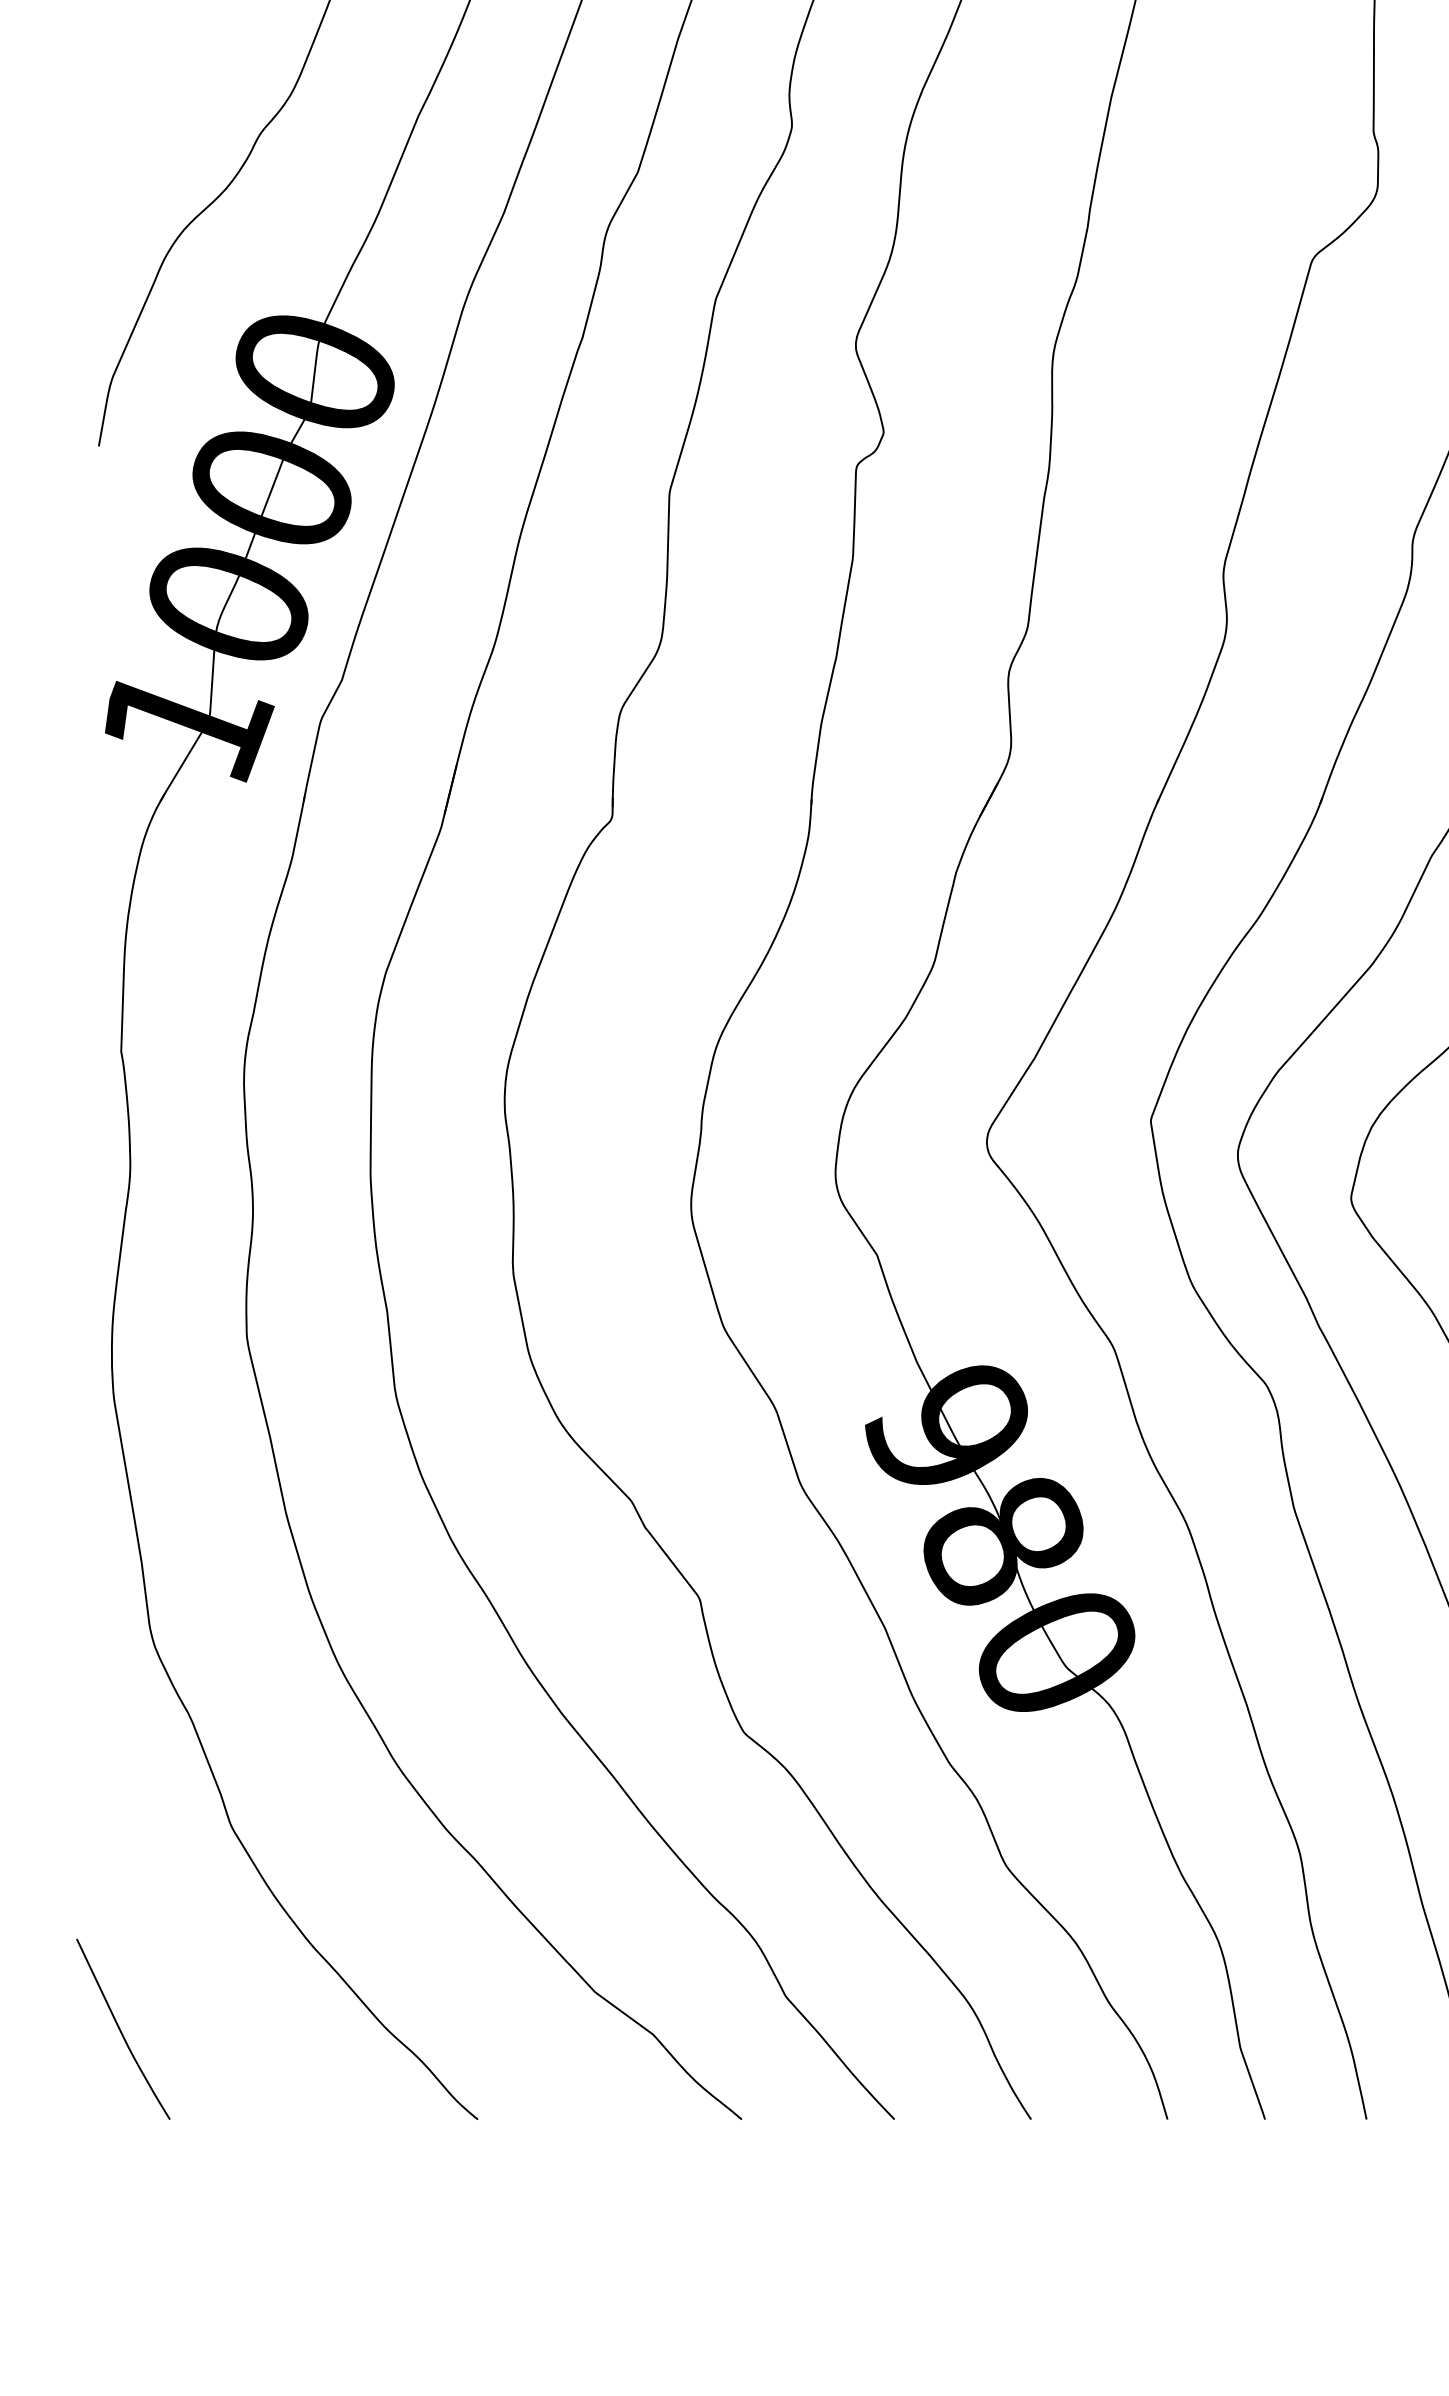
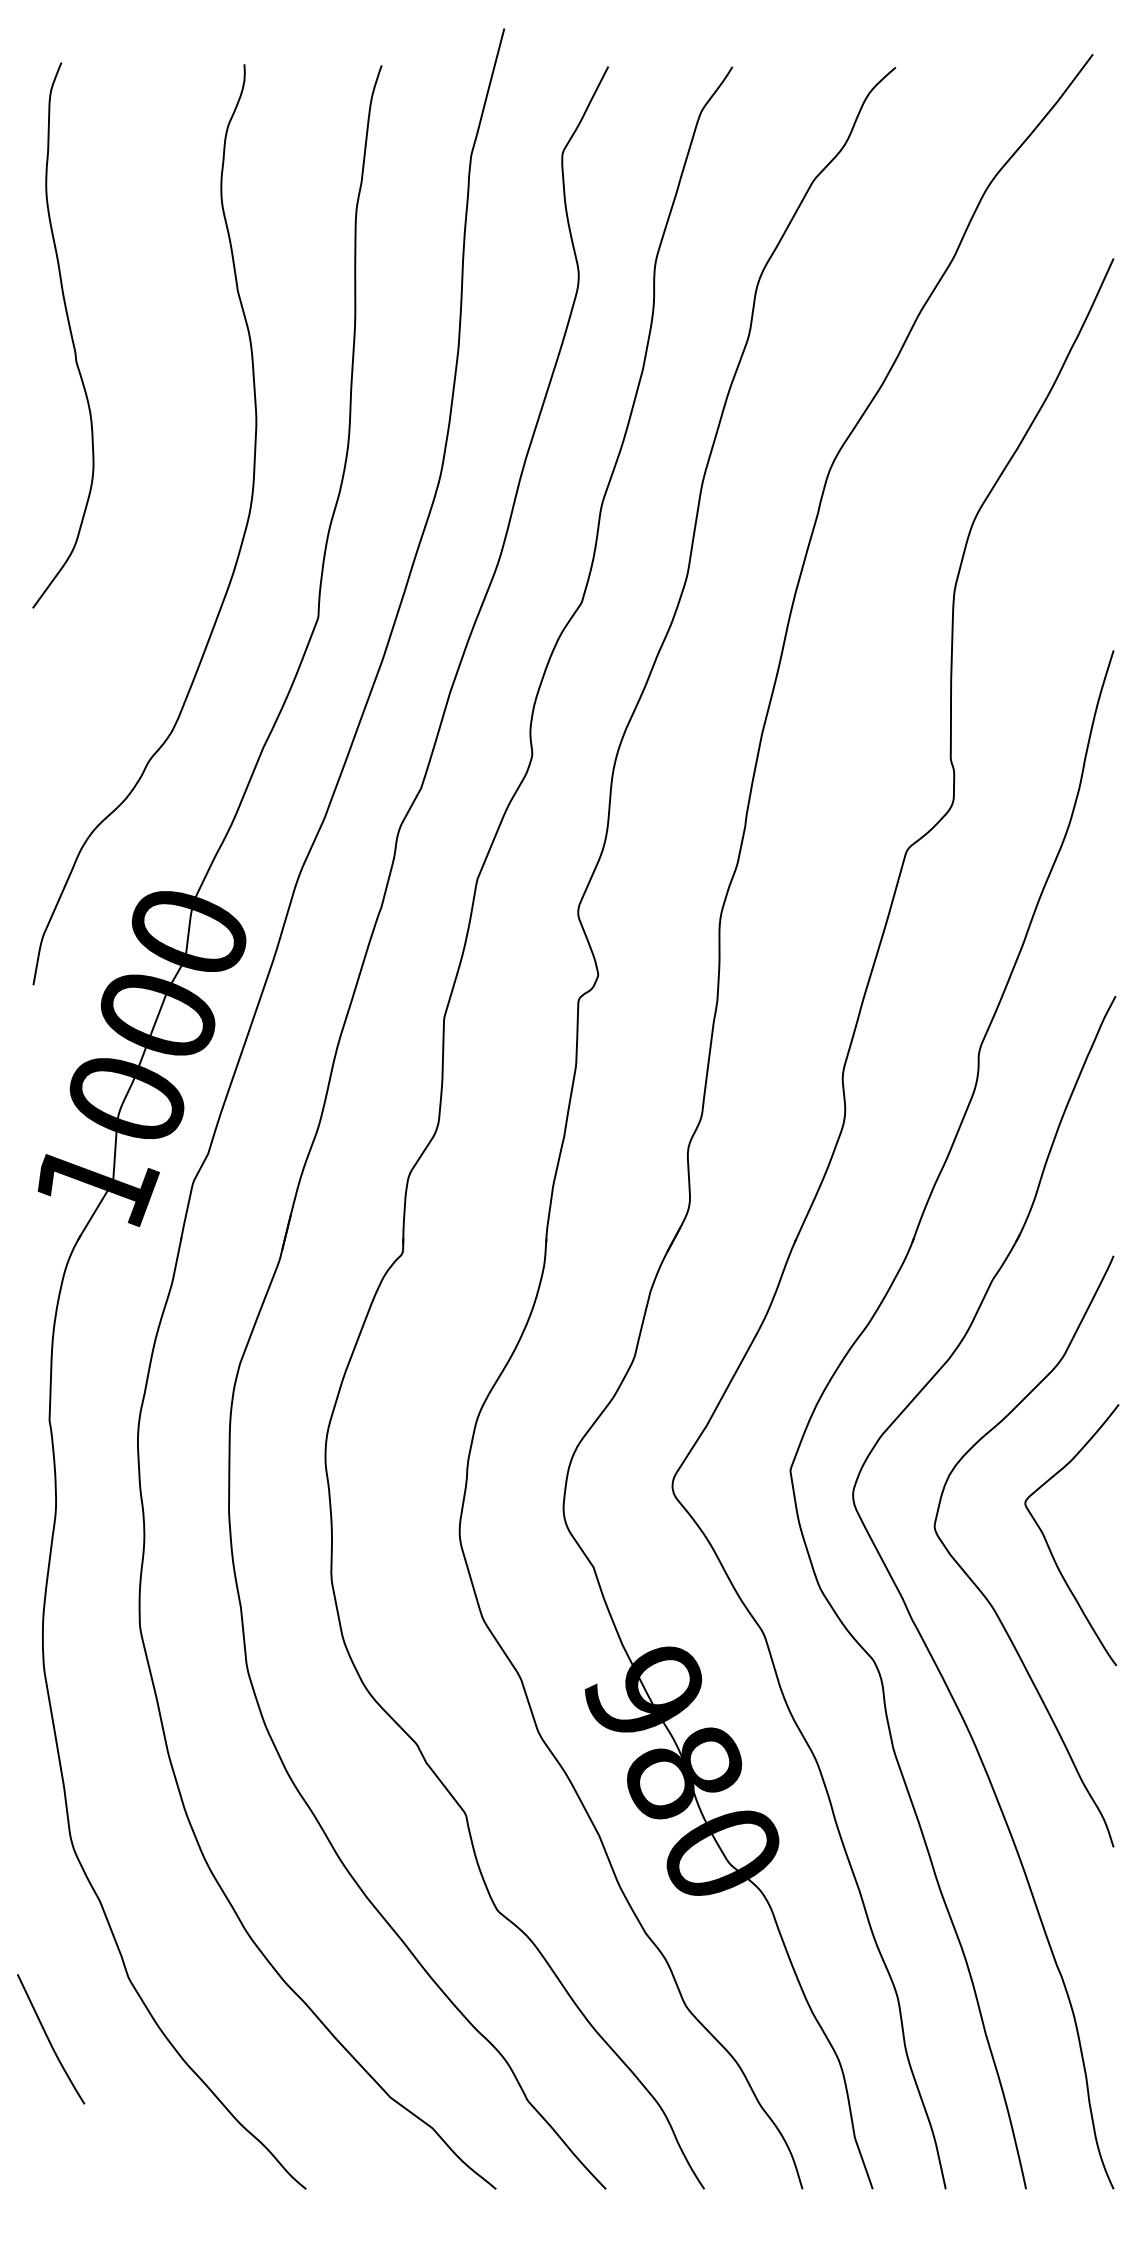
curve: (121, 2029) -> (49, 2039), moved

